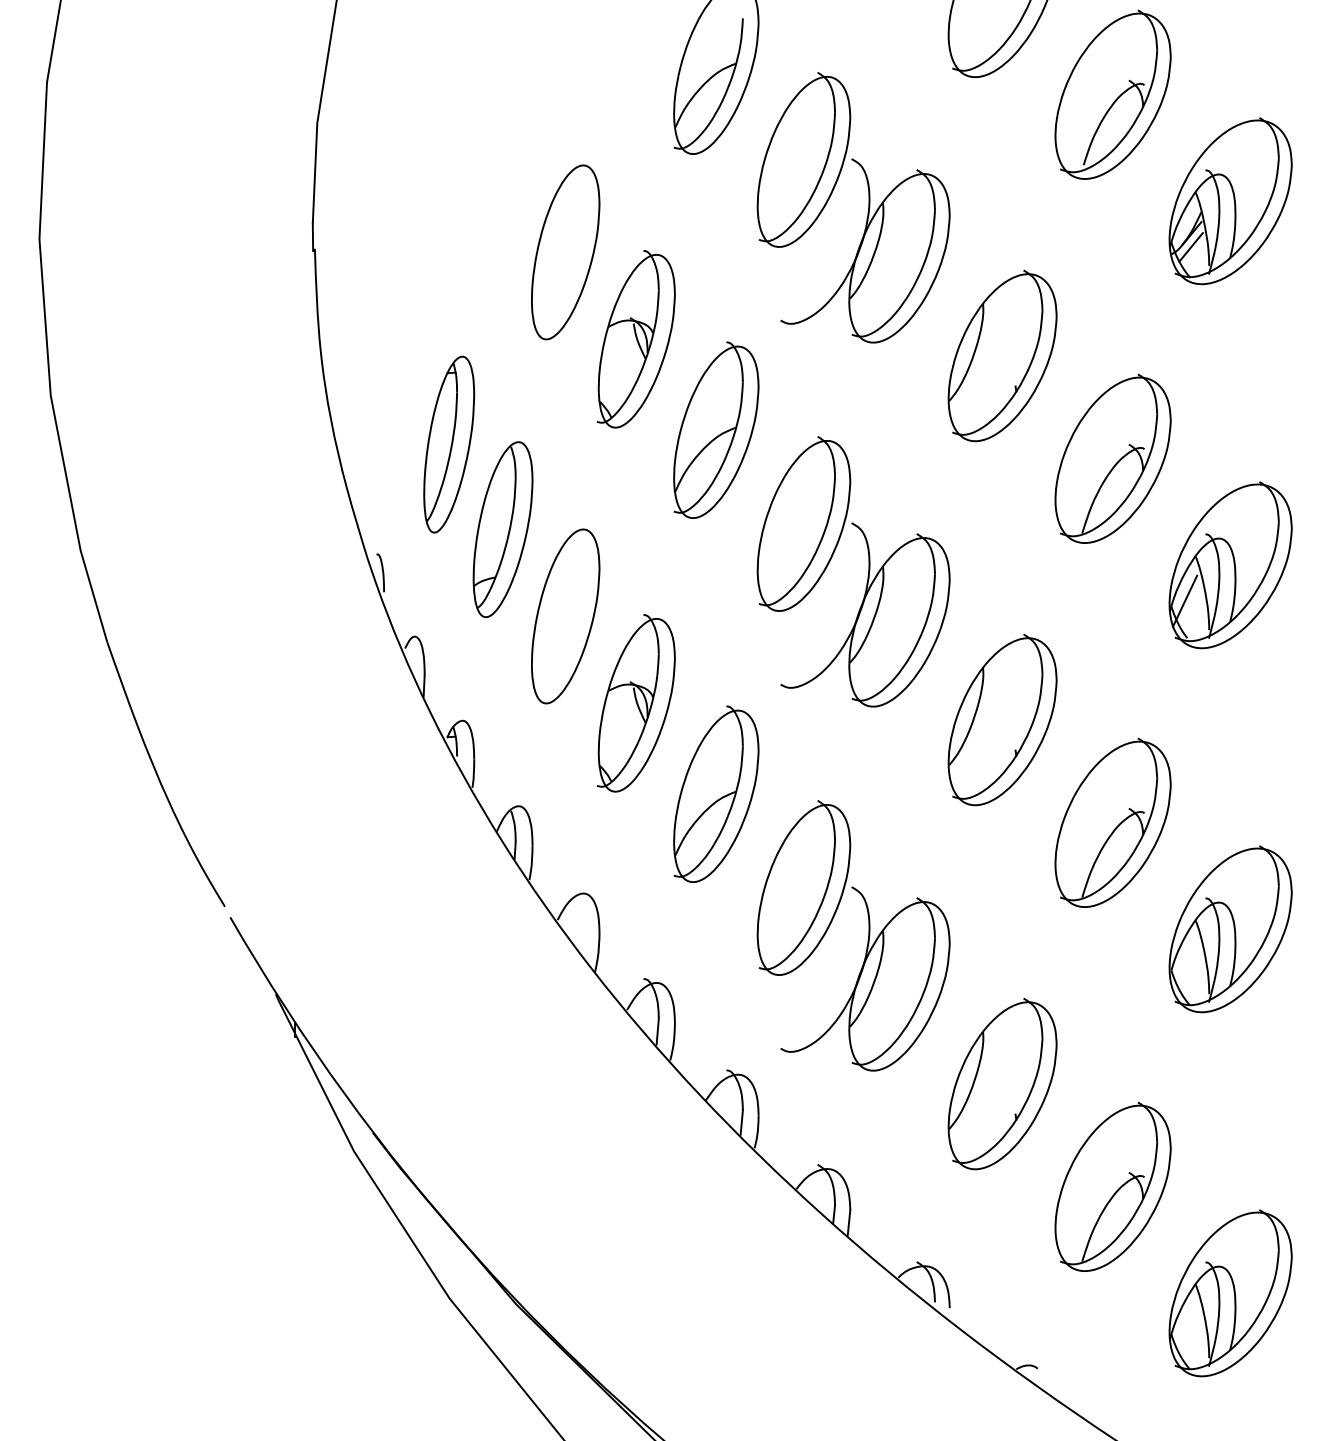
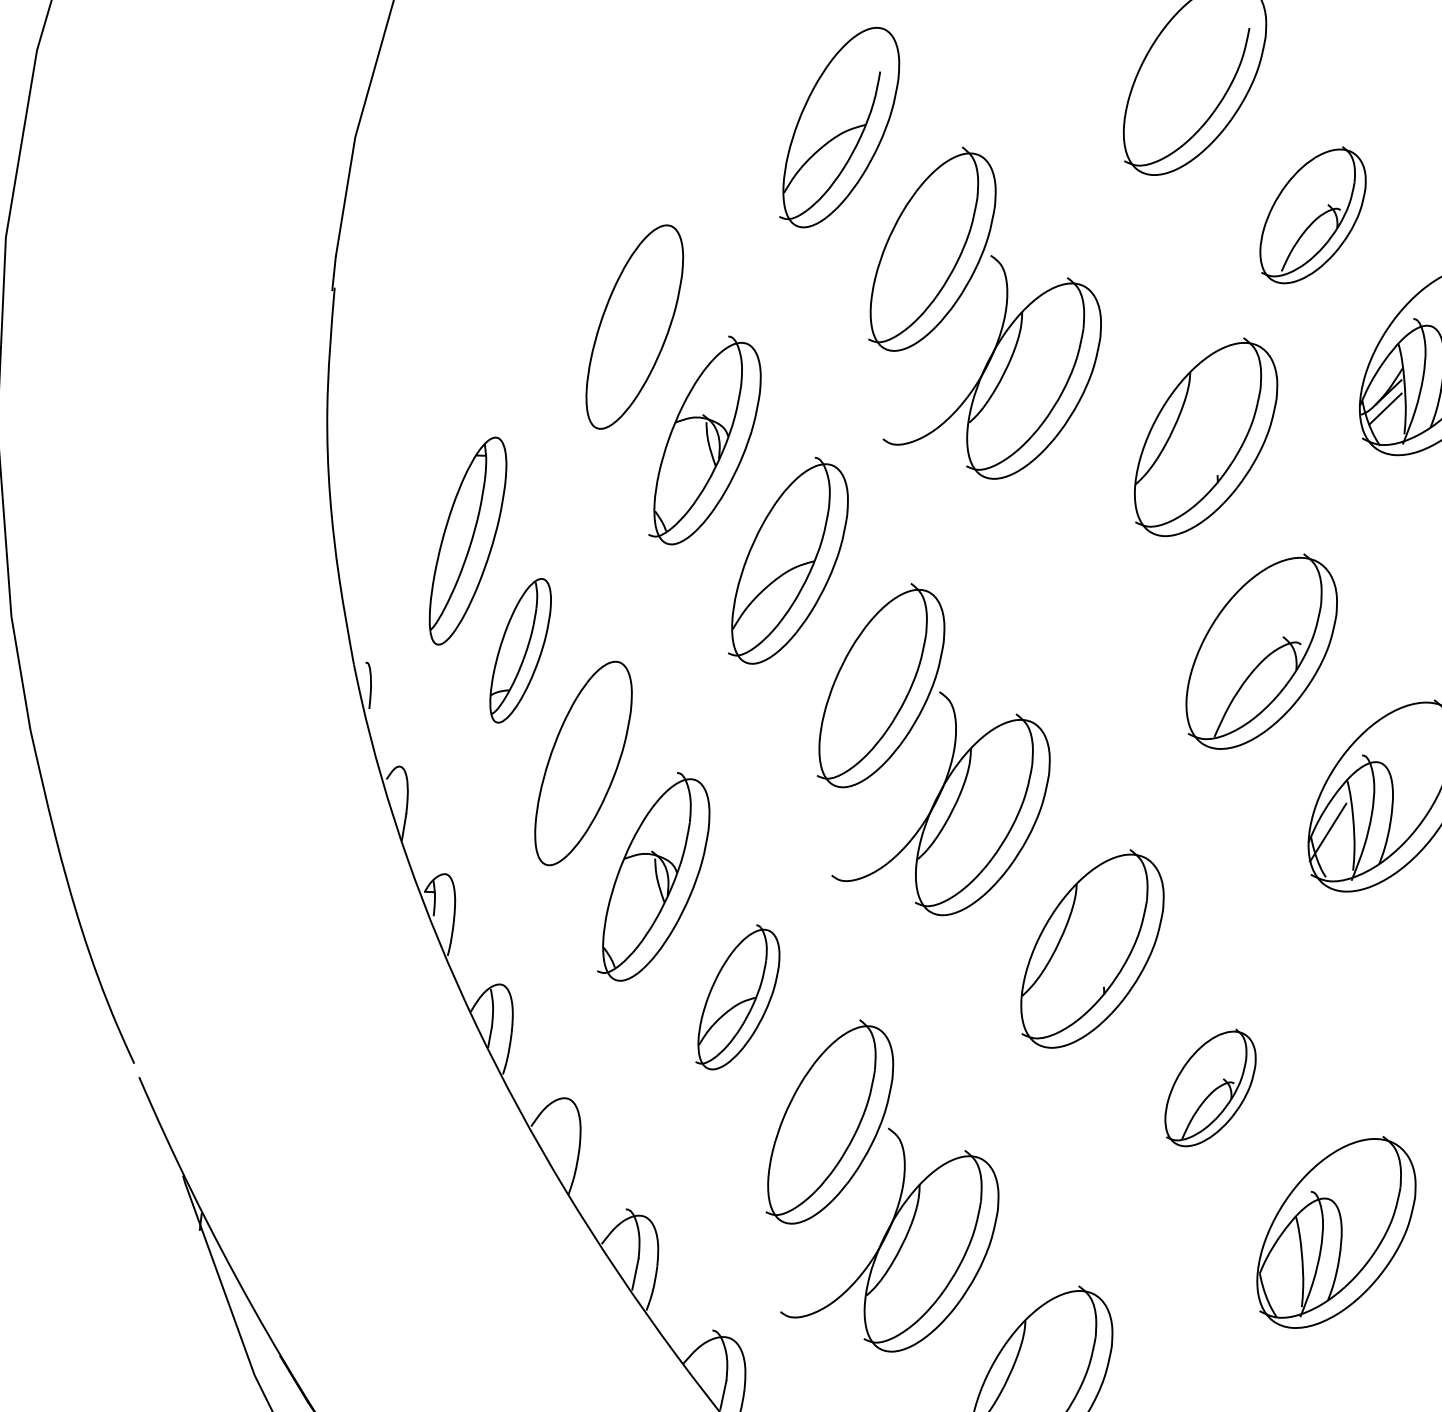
part: (1112, 94) -> (1312, 214), size x0.7
part: (1002, 355) -> (1206, 436), moved
part: (502, 529) -> (520, 650), size x0.7
part: (716, 793) -> (739, 997), size x0.7
part: (1112, 822) -> (1210, 1087), size x0.6

